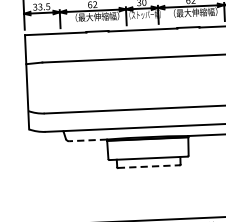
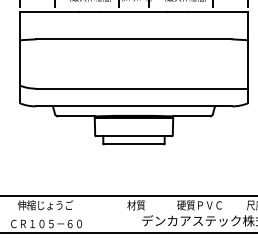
line: (87, 140) -> (75, 116), dashed -> solid
line: (149, 166) -> (134, 144), dashed -> solid

